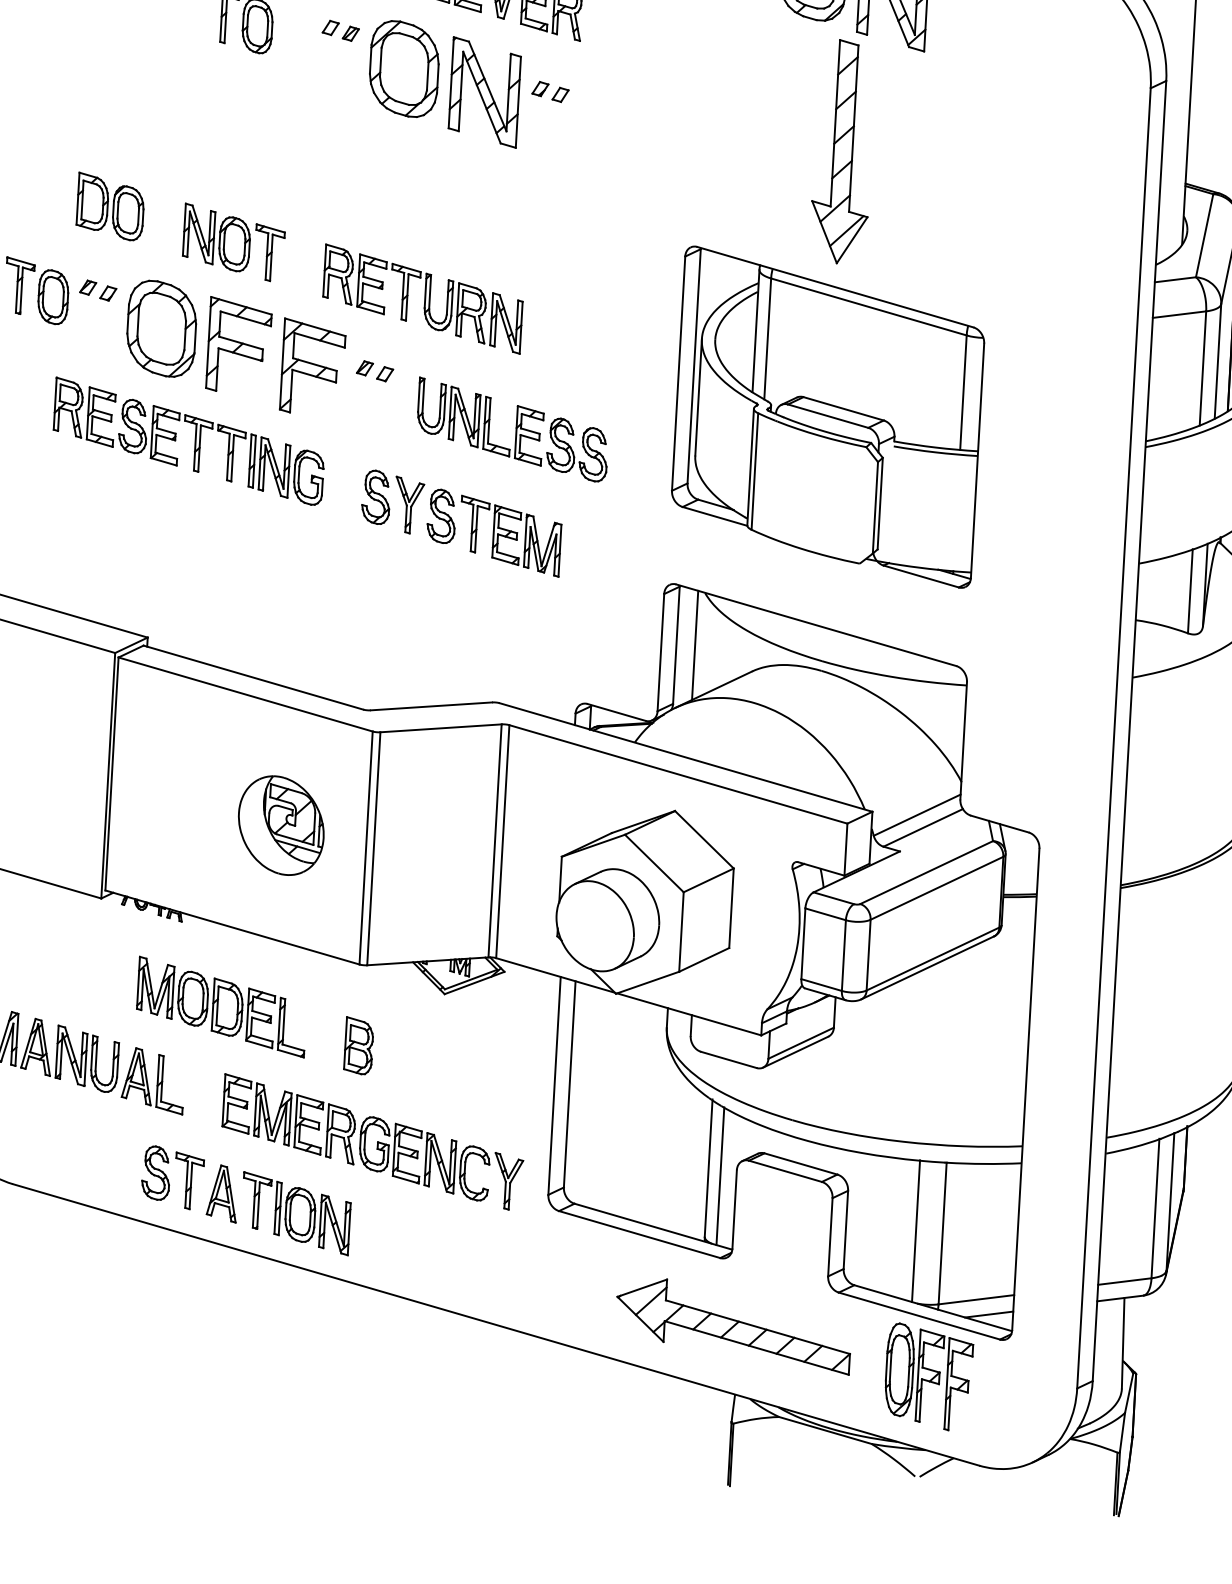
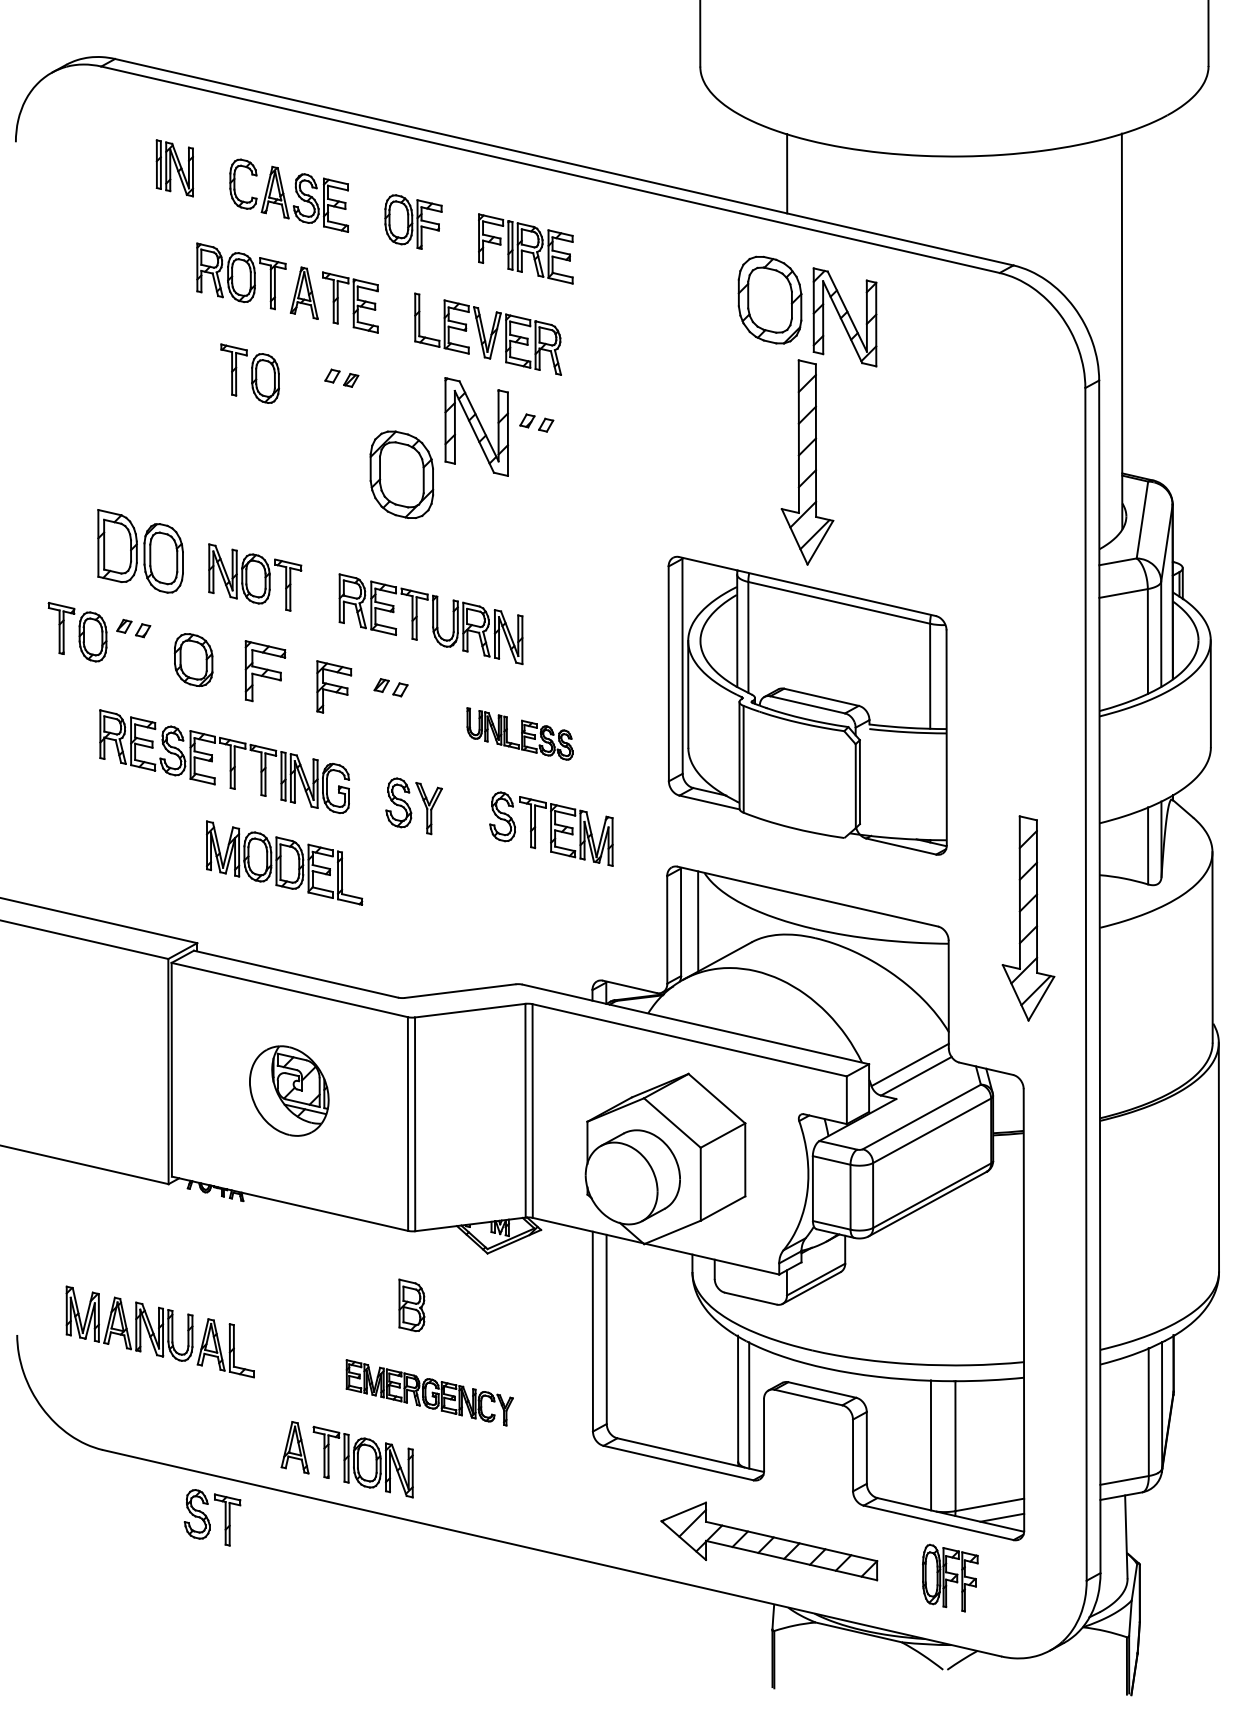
part: (403, 68) -> (401, 474), moved
part: (110, 205) -> (140, 550), size x1.4
part: (161, 328) -> (193, 659), size x0.6
part: (239, 344) -> (265, 670), size x0.7
part: (313, 366) -> (334, 686), size x0.6
part: (512, 429) -> (519, 733), size x0.6
part: (494, 532) -> (551, 828), moved
part: (1055, 662) -> (1028, 918), added
part: (281, 825) -> (289, 1090), moved
part: (221, 1006) -> (284, 862), moved
part: (372, 1141) -> (429, 1392), size x0.6
part: (172, 1177) -> (212, 1517), moved
part: (928, 1376) -> (950, 1577), size x0.7

